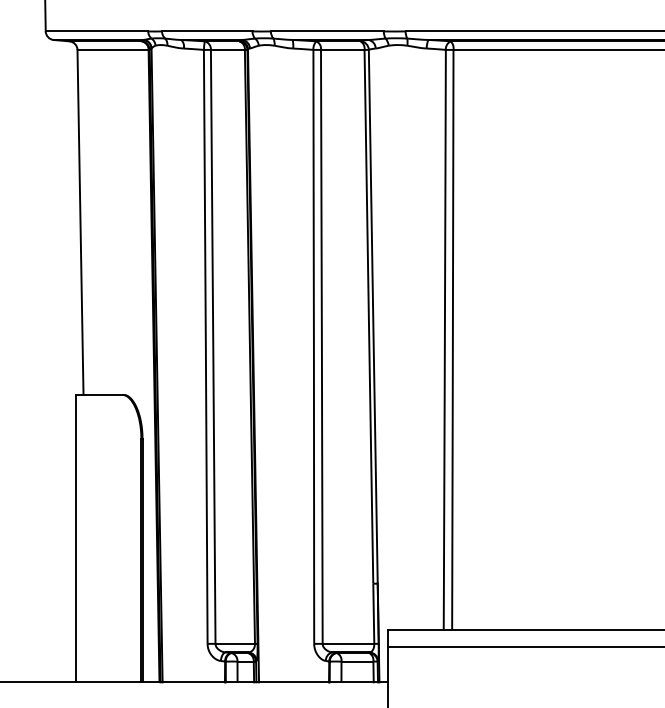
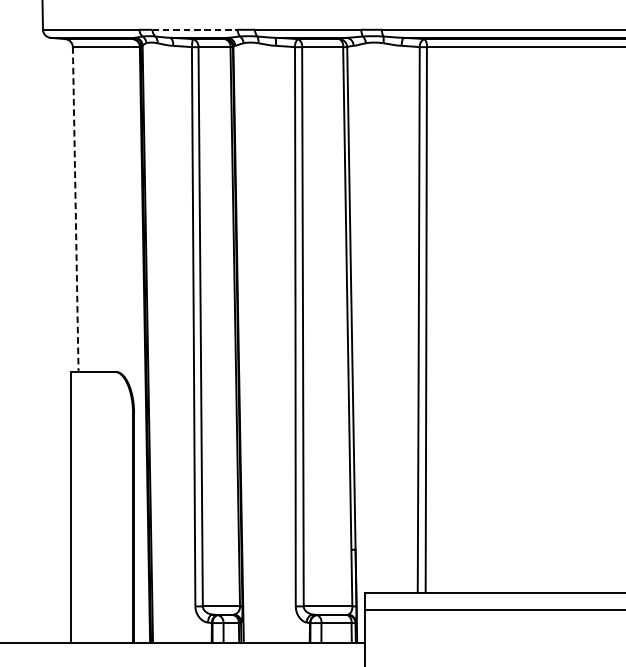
line: (207, 31) -> (195, 29), solid -> dashed
line: (80, 222) -> (75, 209), solid -> dashed

